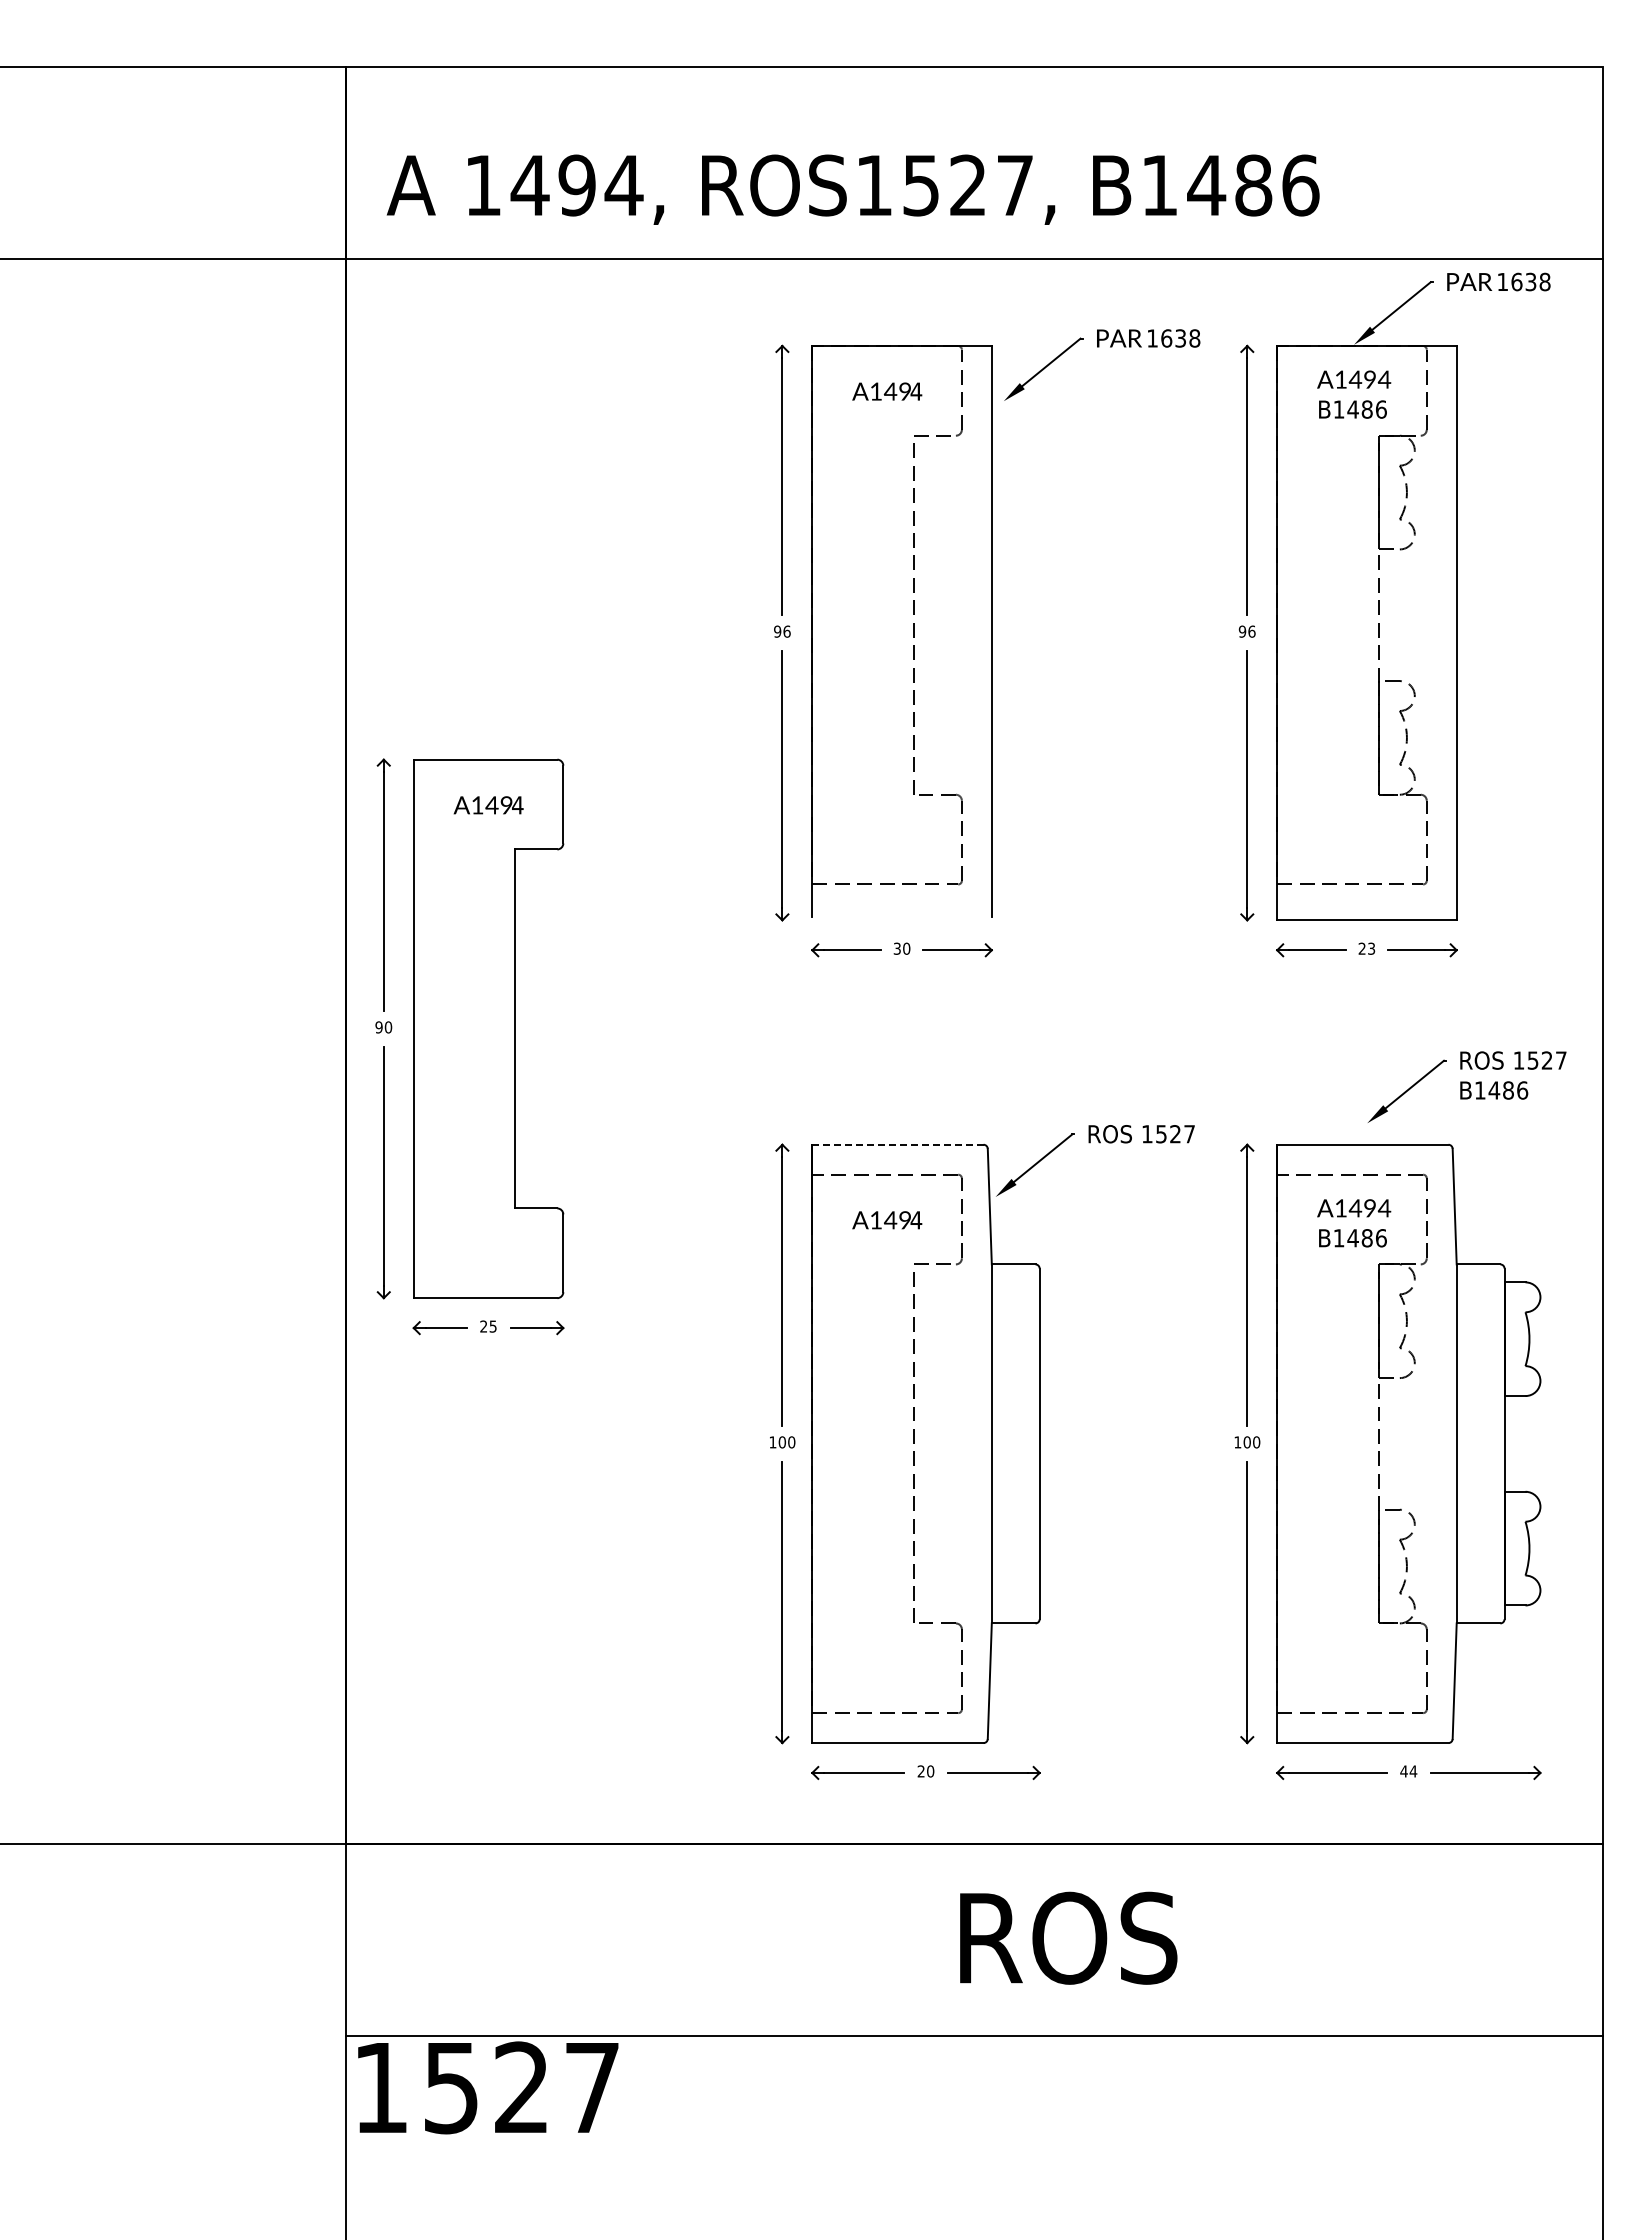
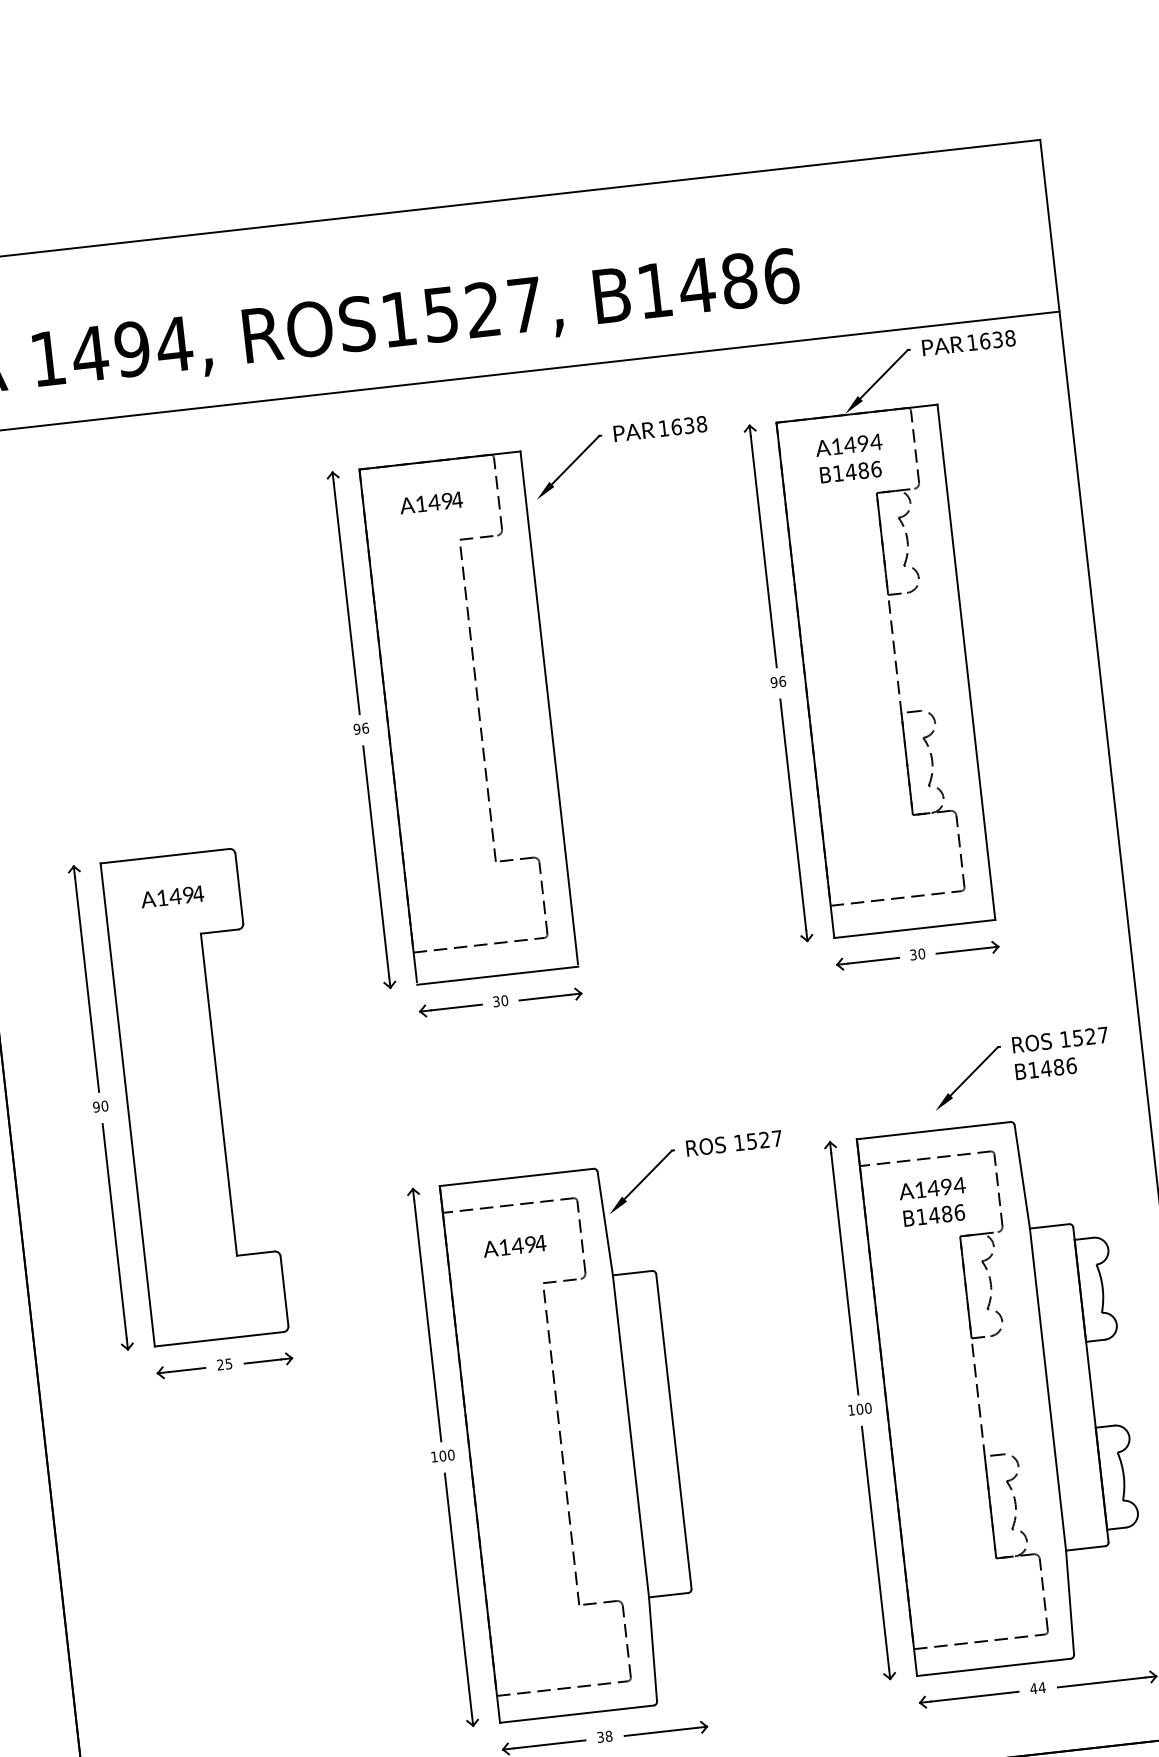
line: (901, 920) -> (497, 975), added
text: (1366, 948) -> (917, 954), 23 -> 30
part: (469, 1046) -> (179, 1115), moved
line: (897, 1144) -> (516, 1177), dashed -> solid
text: (925, 1771) -> (604, 1736), 20 -> 38

